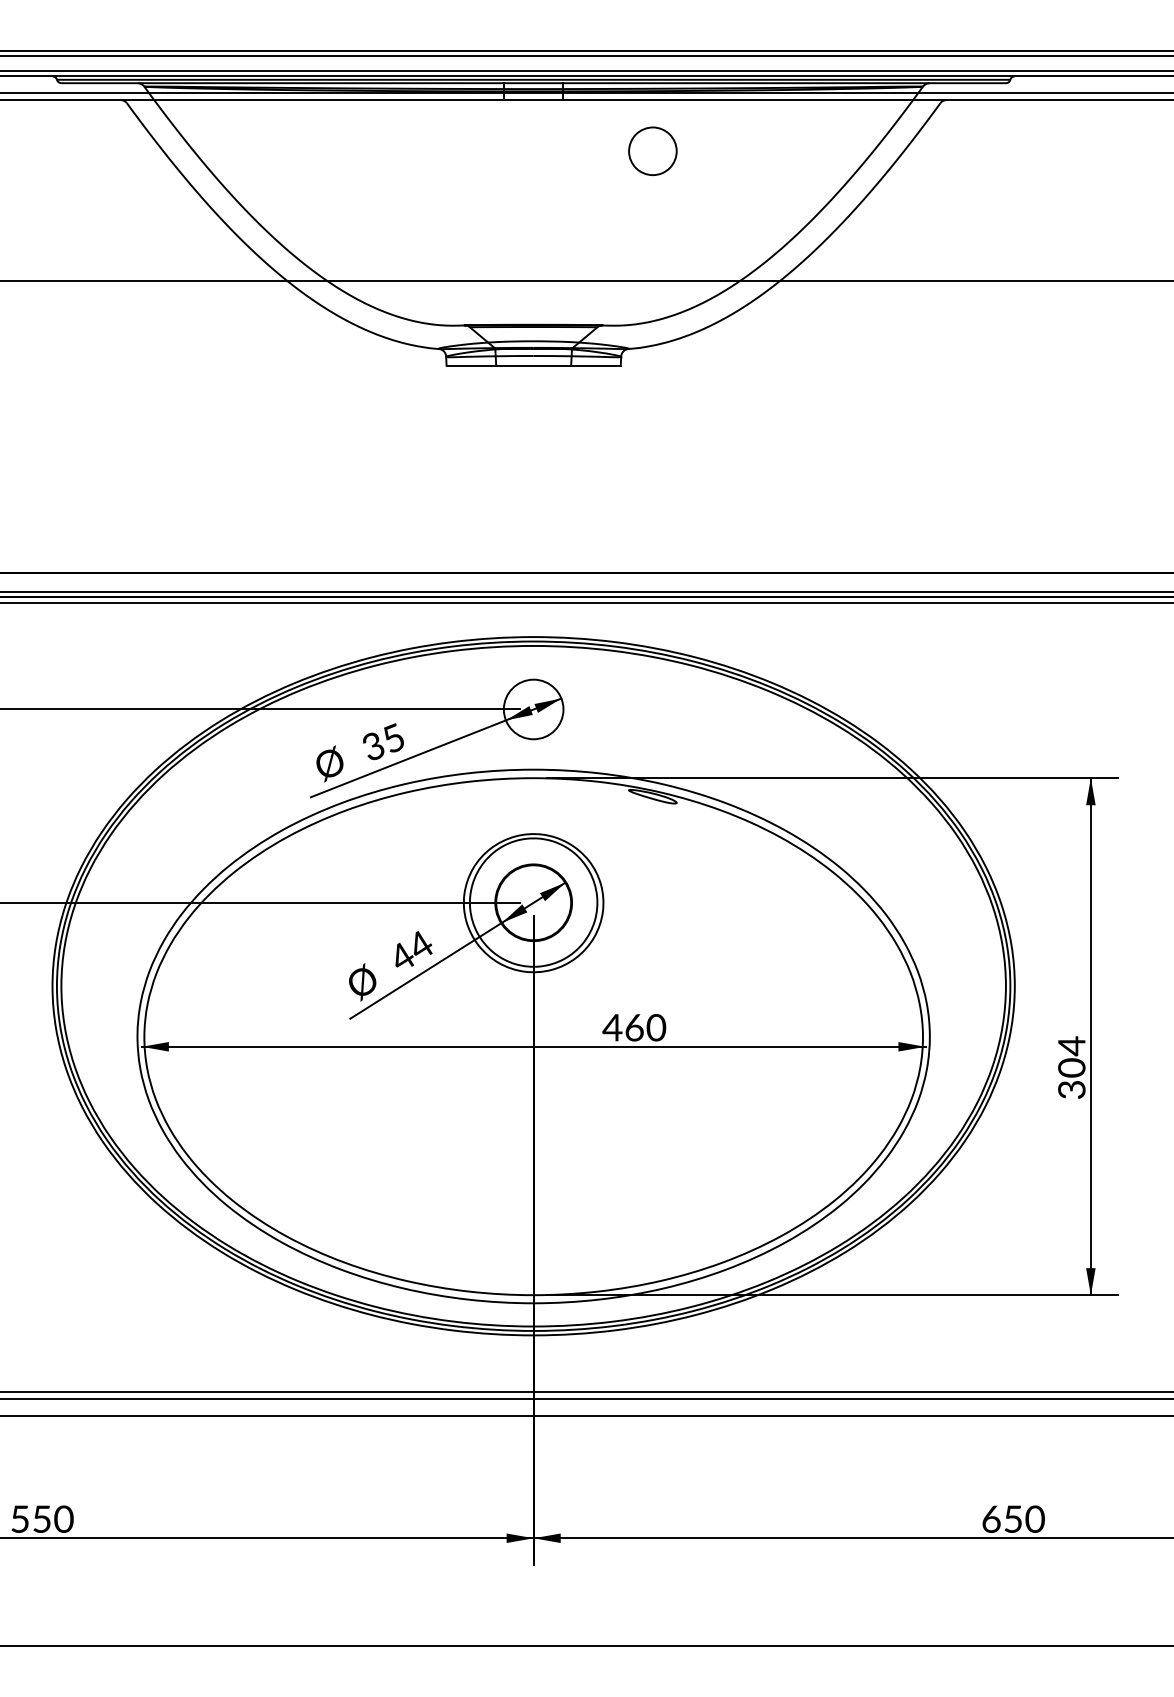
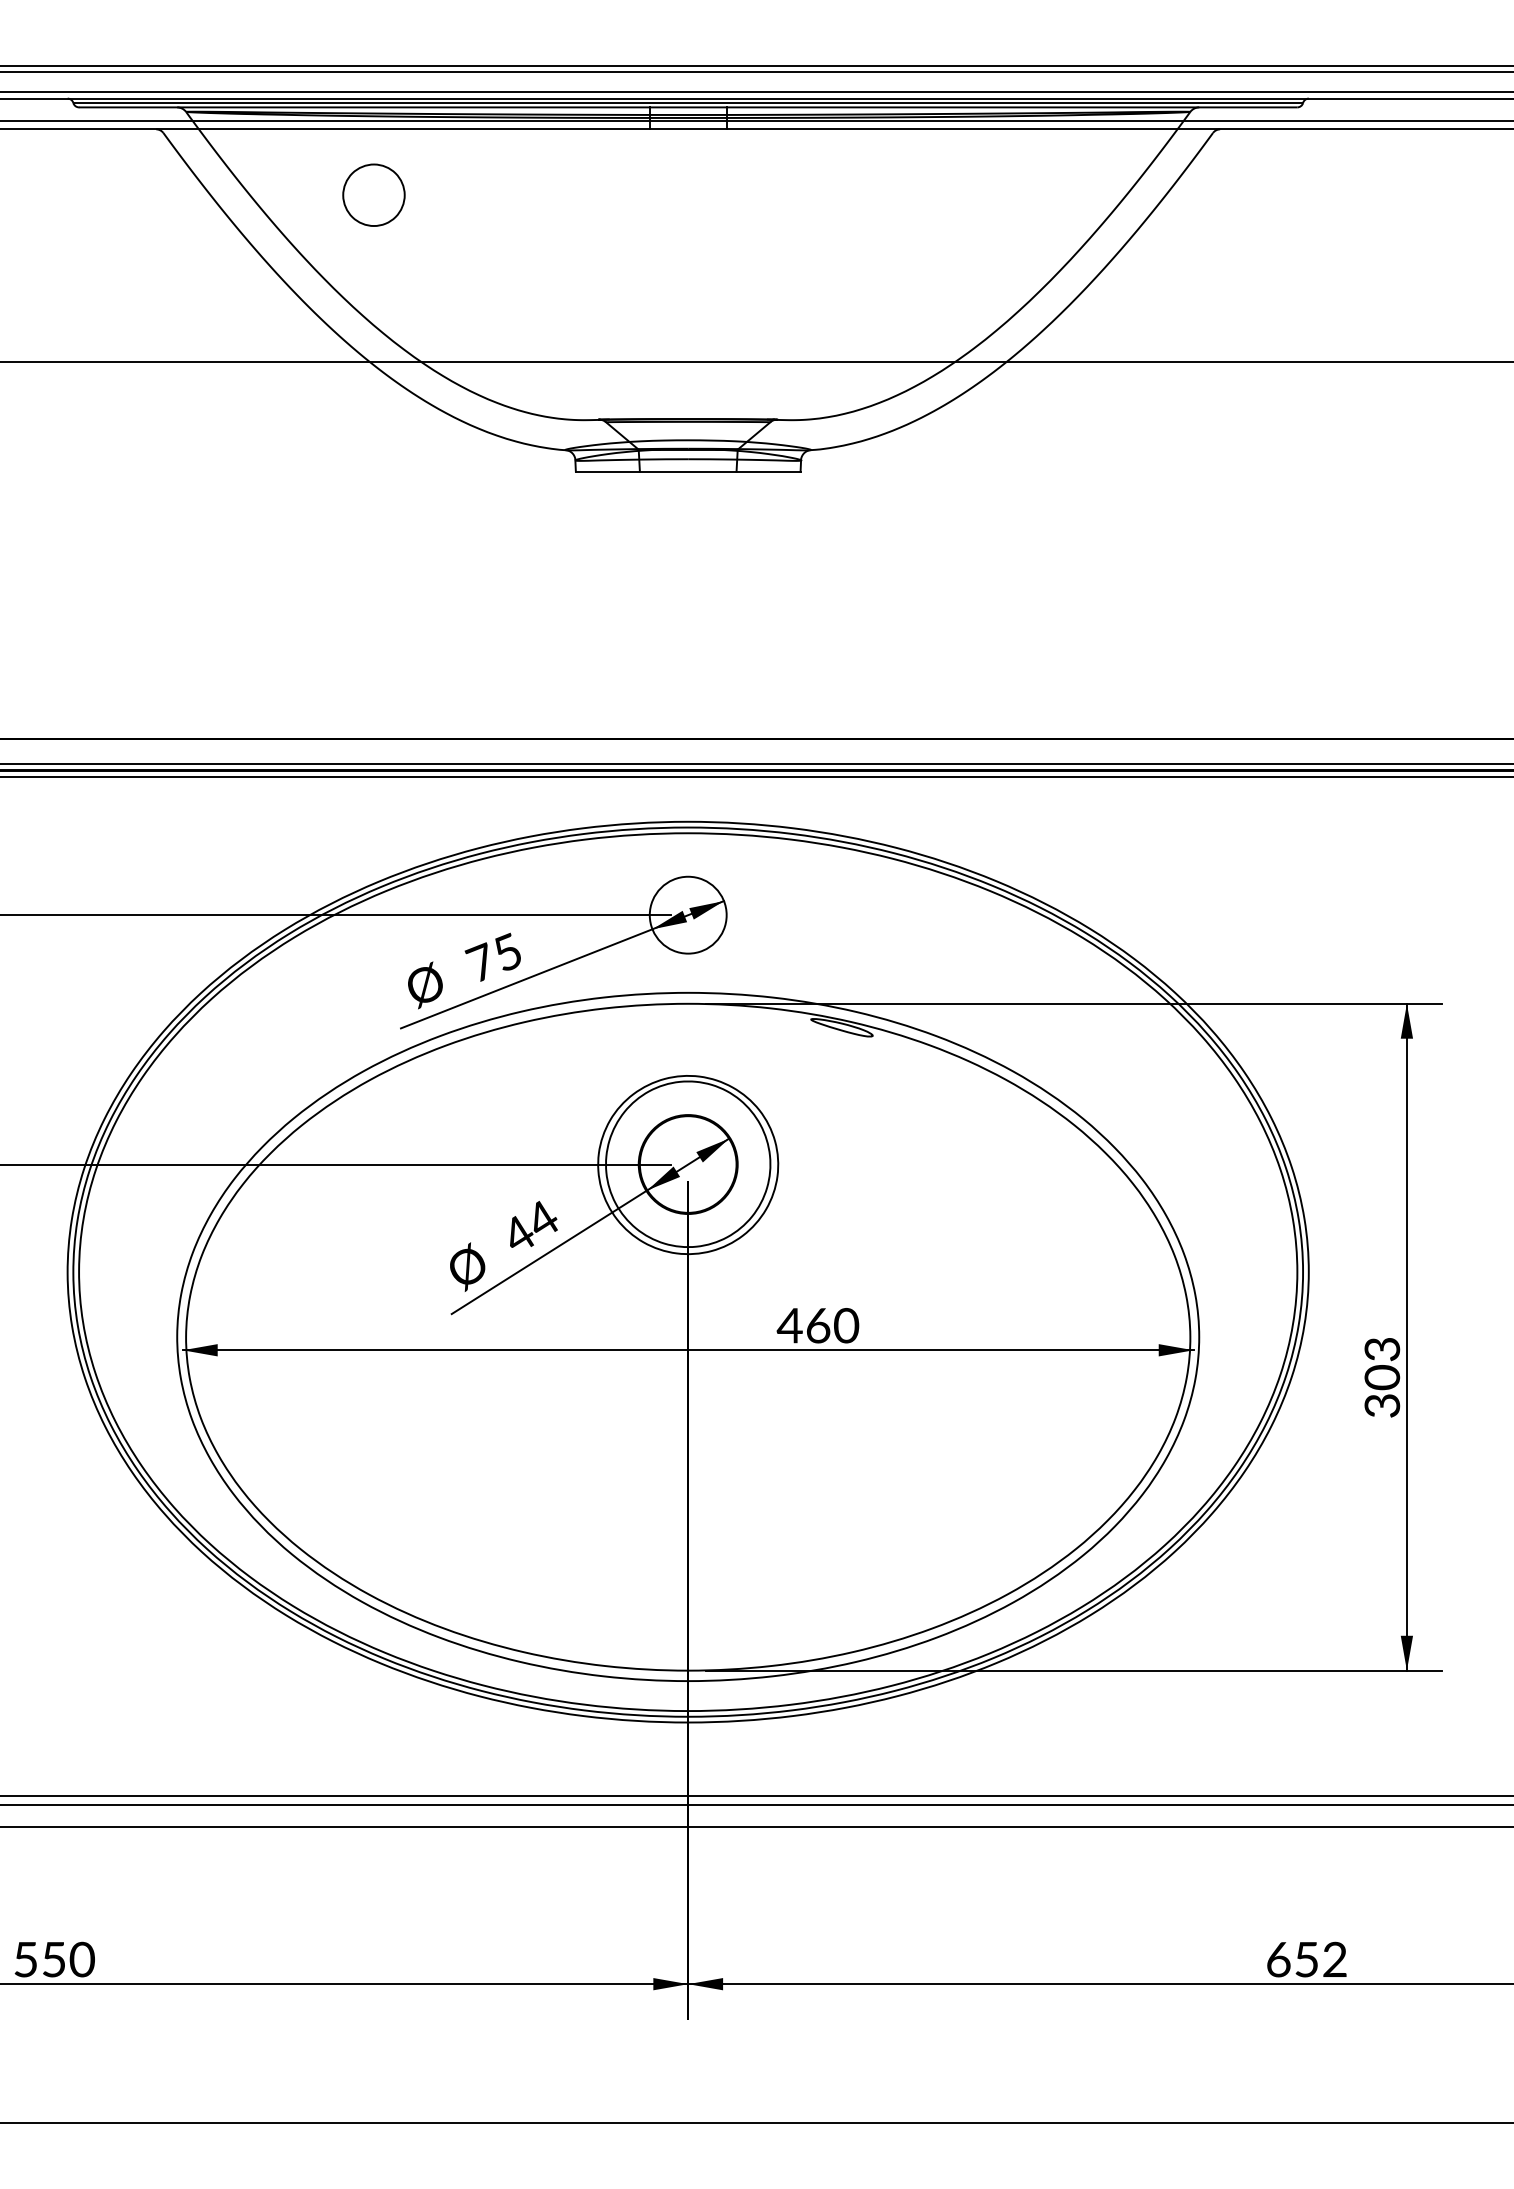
part: (652, 150) -> (373, 194), moved
text: (371, 745) -> (479, 961), 35 -> 75
text: (1071, 1046) -> (1382, 1349), 304 -> 303
text: (1034, 1519) -> (1334, 1959), 650 -> 652

